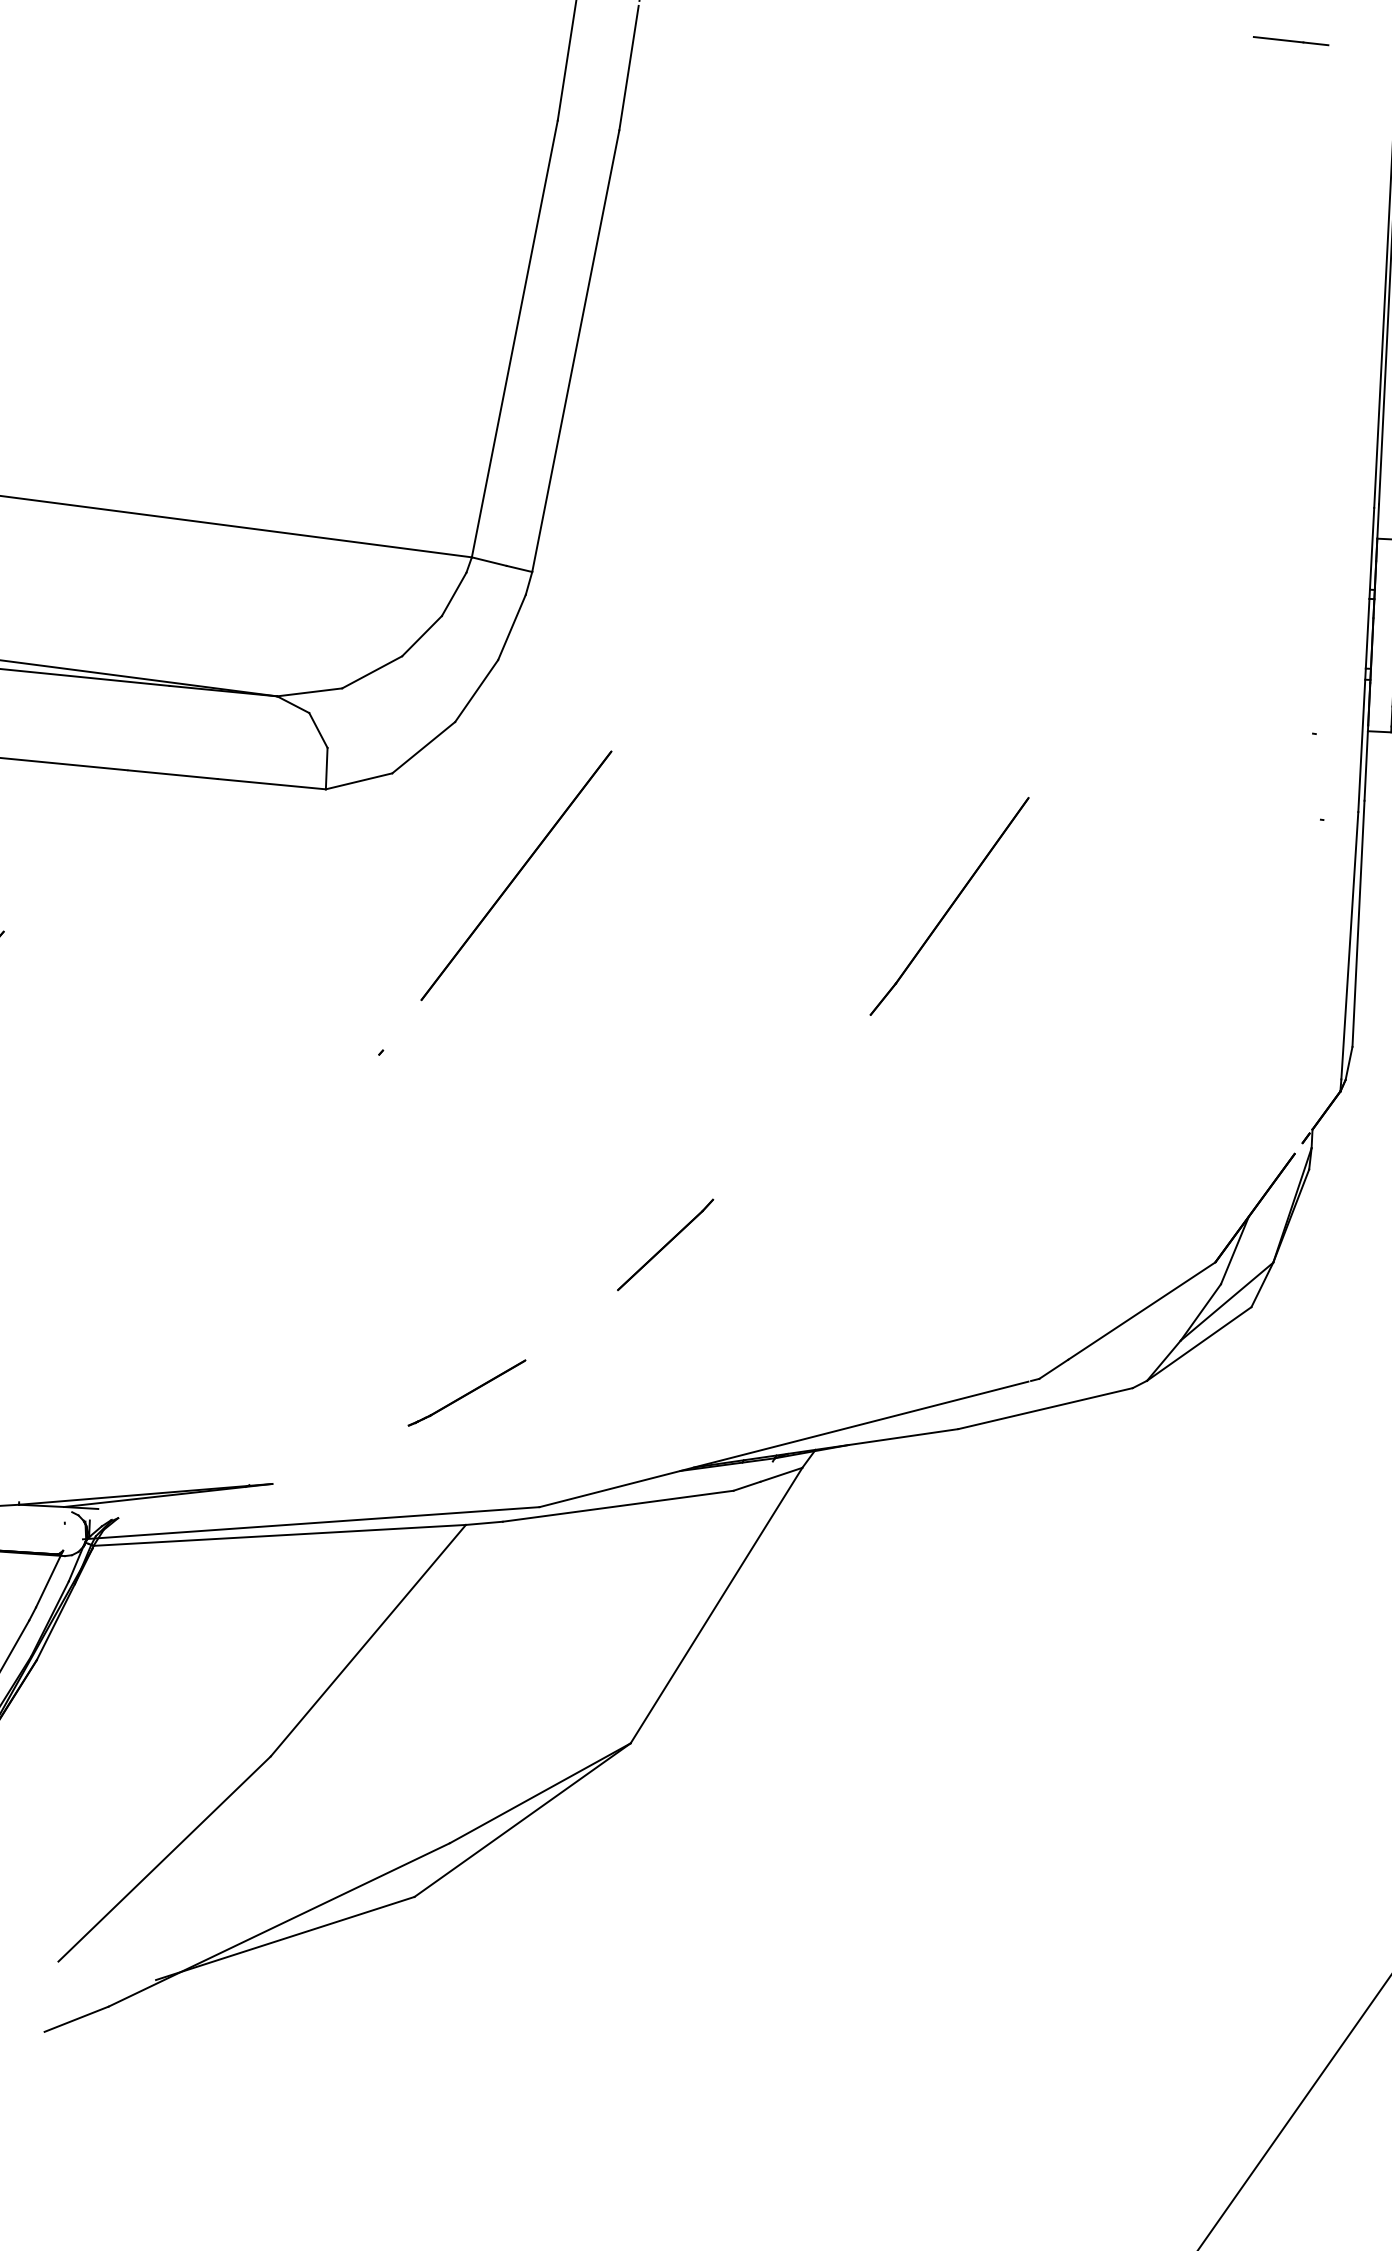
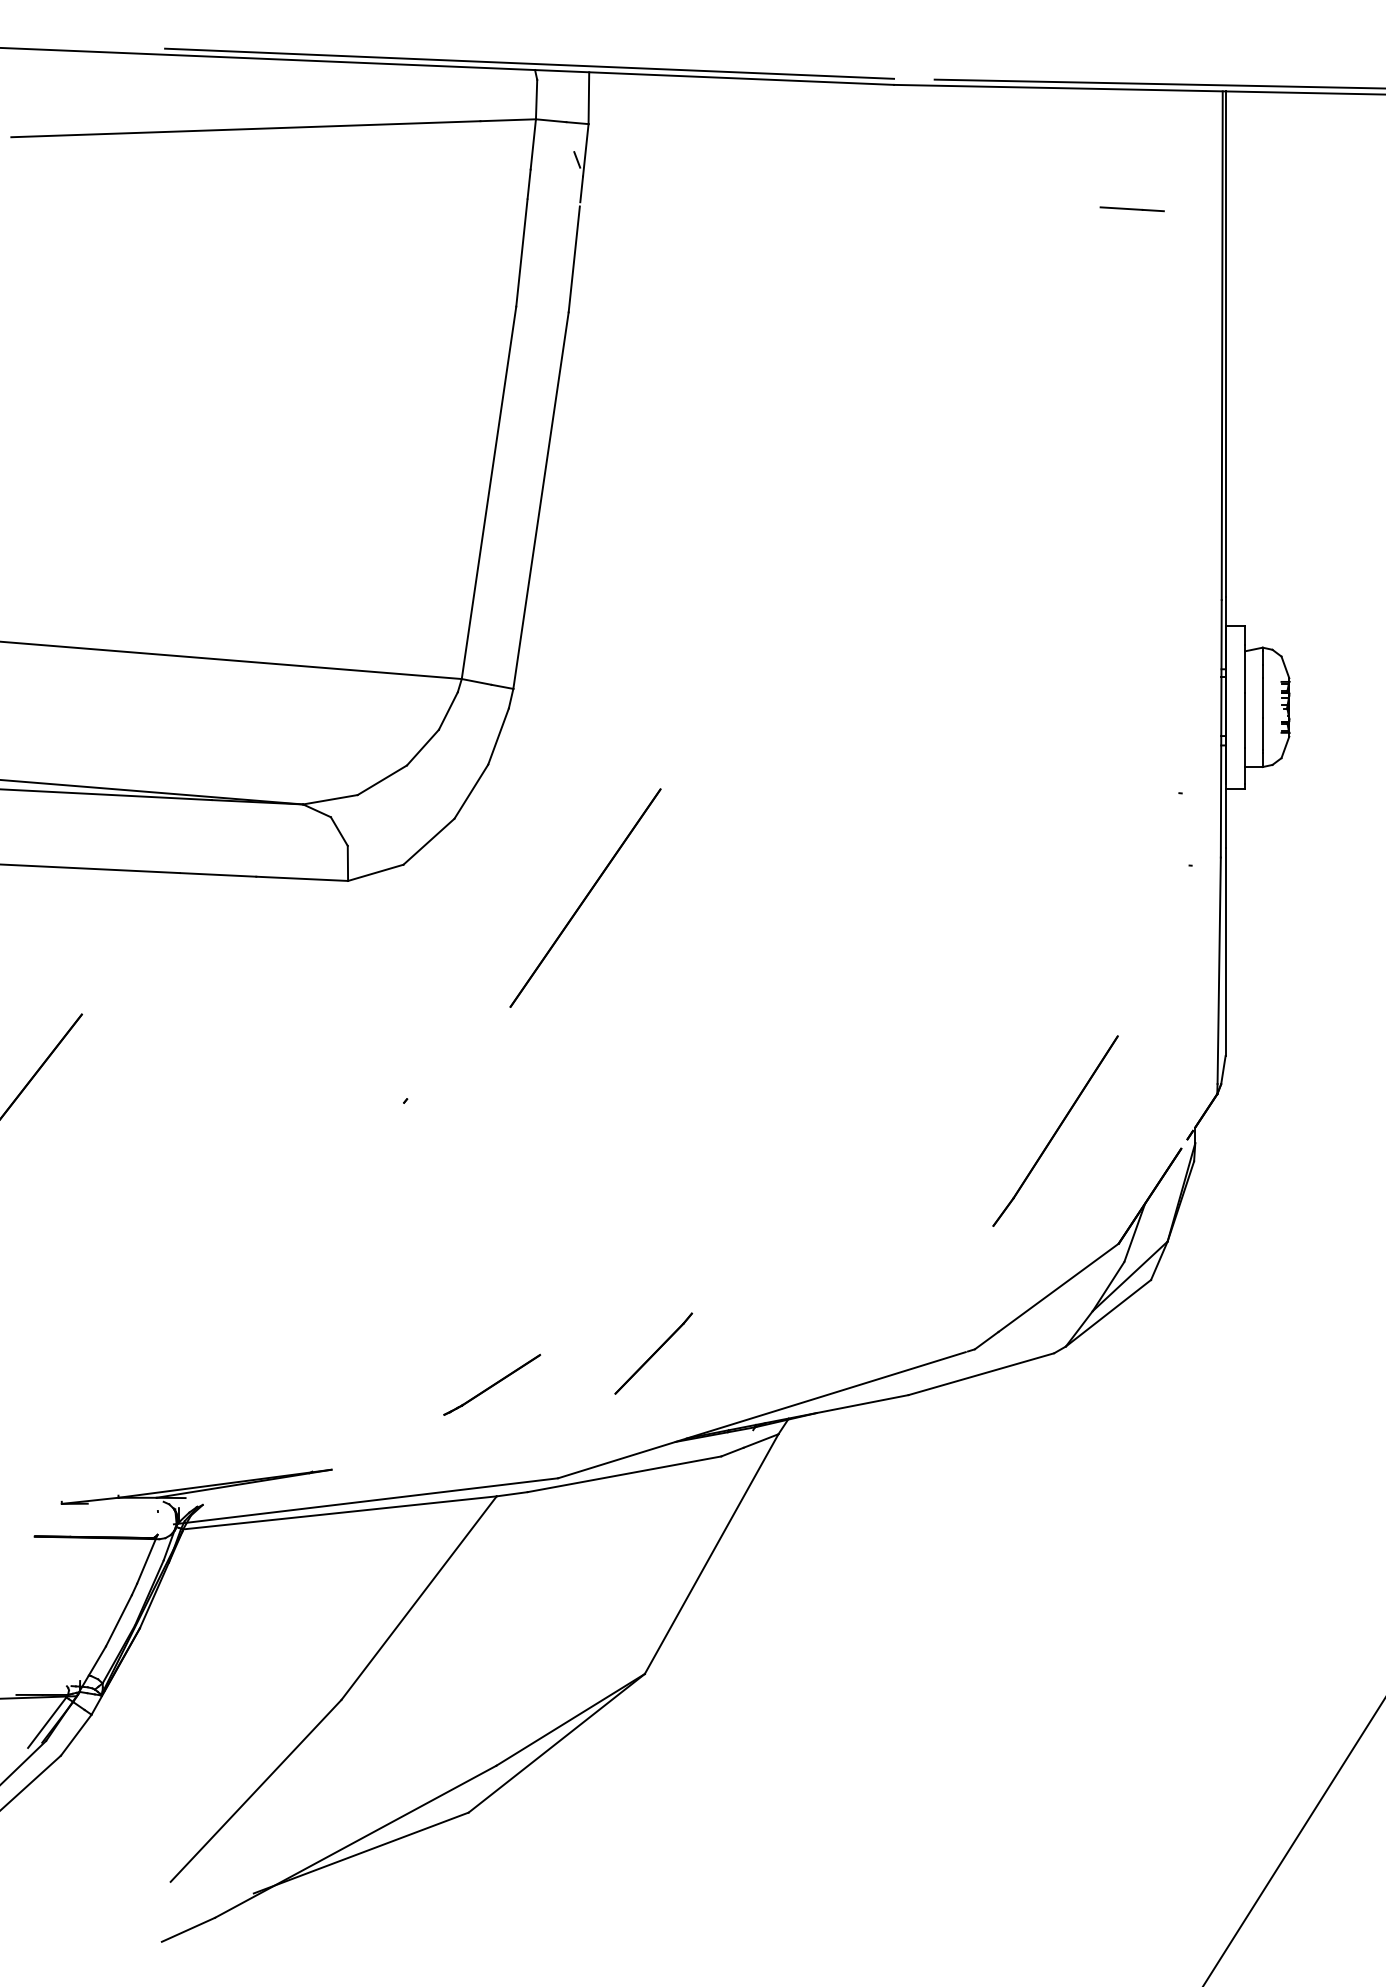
line: (516, 875) -> (585, 897), moved
part: (949, 905) -> (1055, 1130), moved
line: (665, 1244) -> (653, 1353), moved

